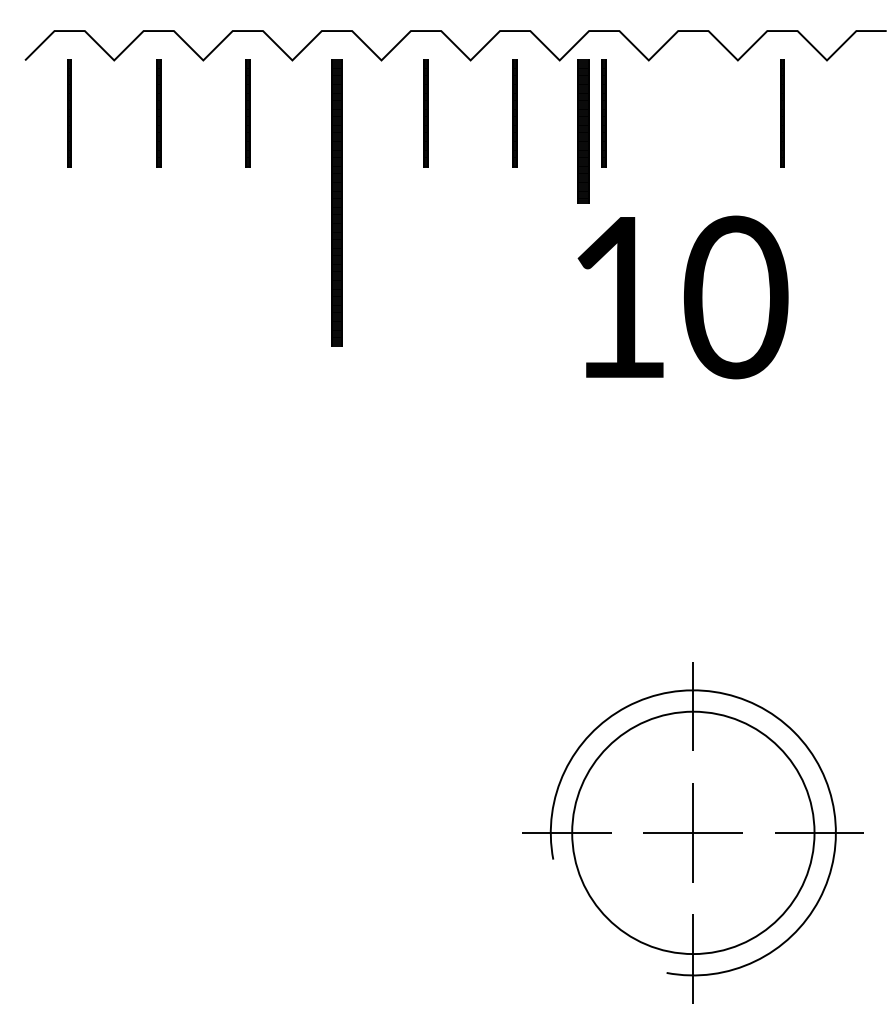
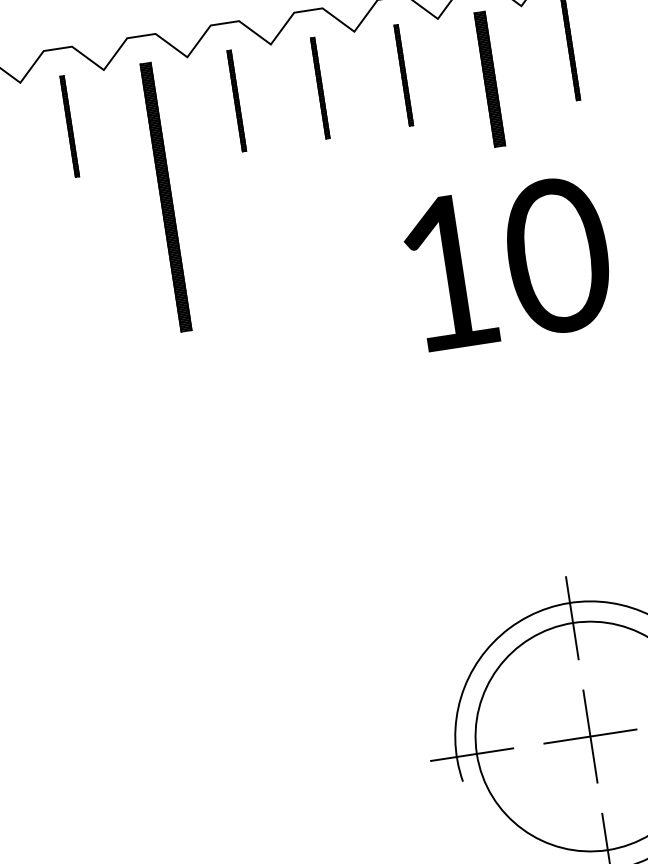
part: (583, 131) -> (489, 79), moved
text: (682, 297) -> (507, 263), moved

